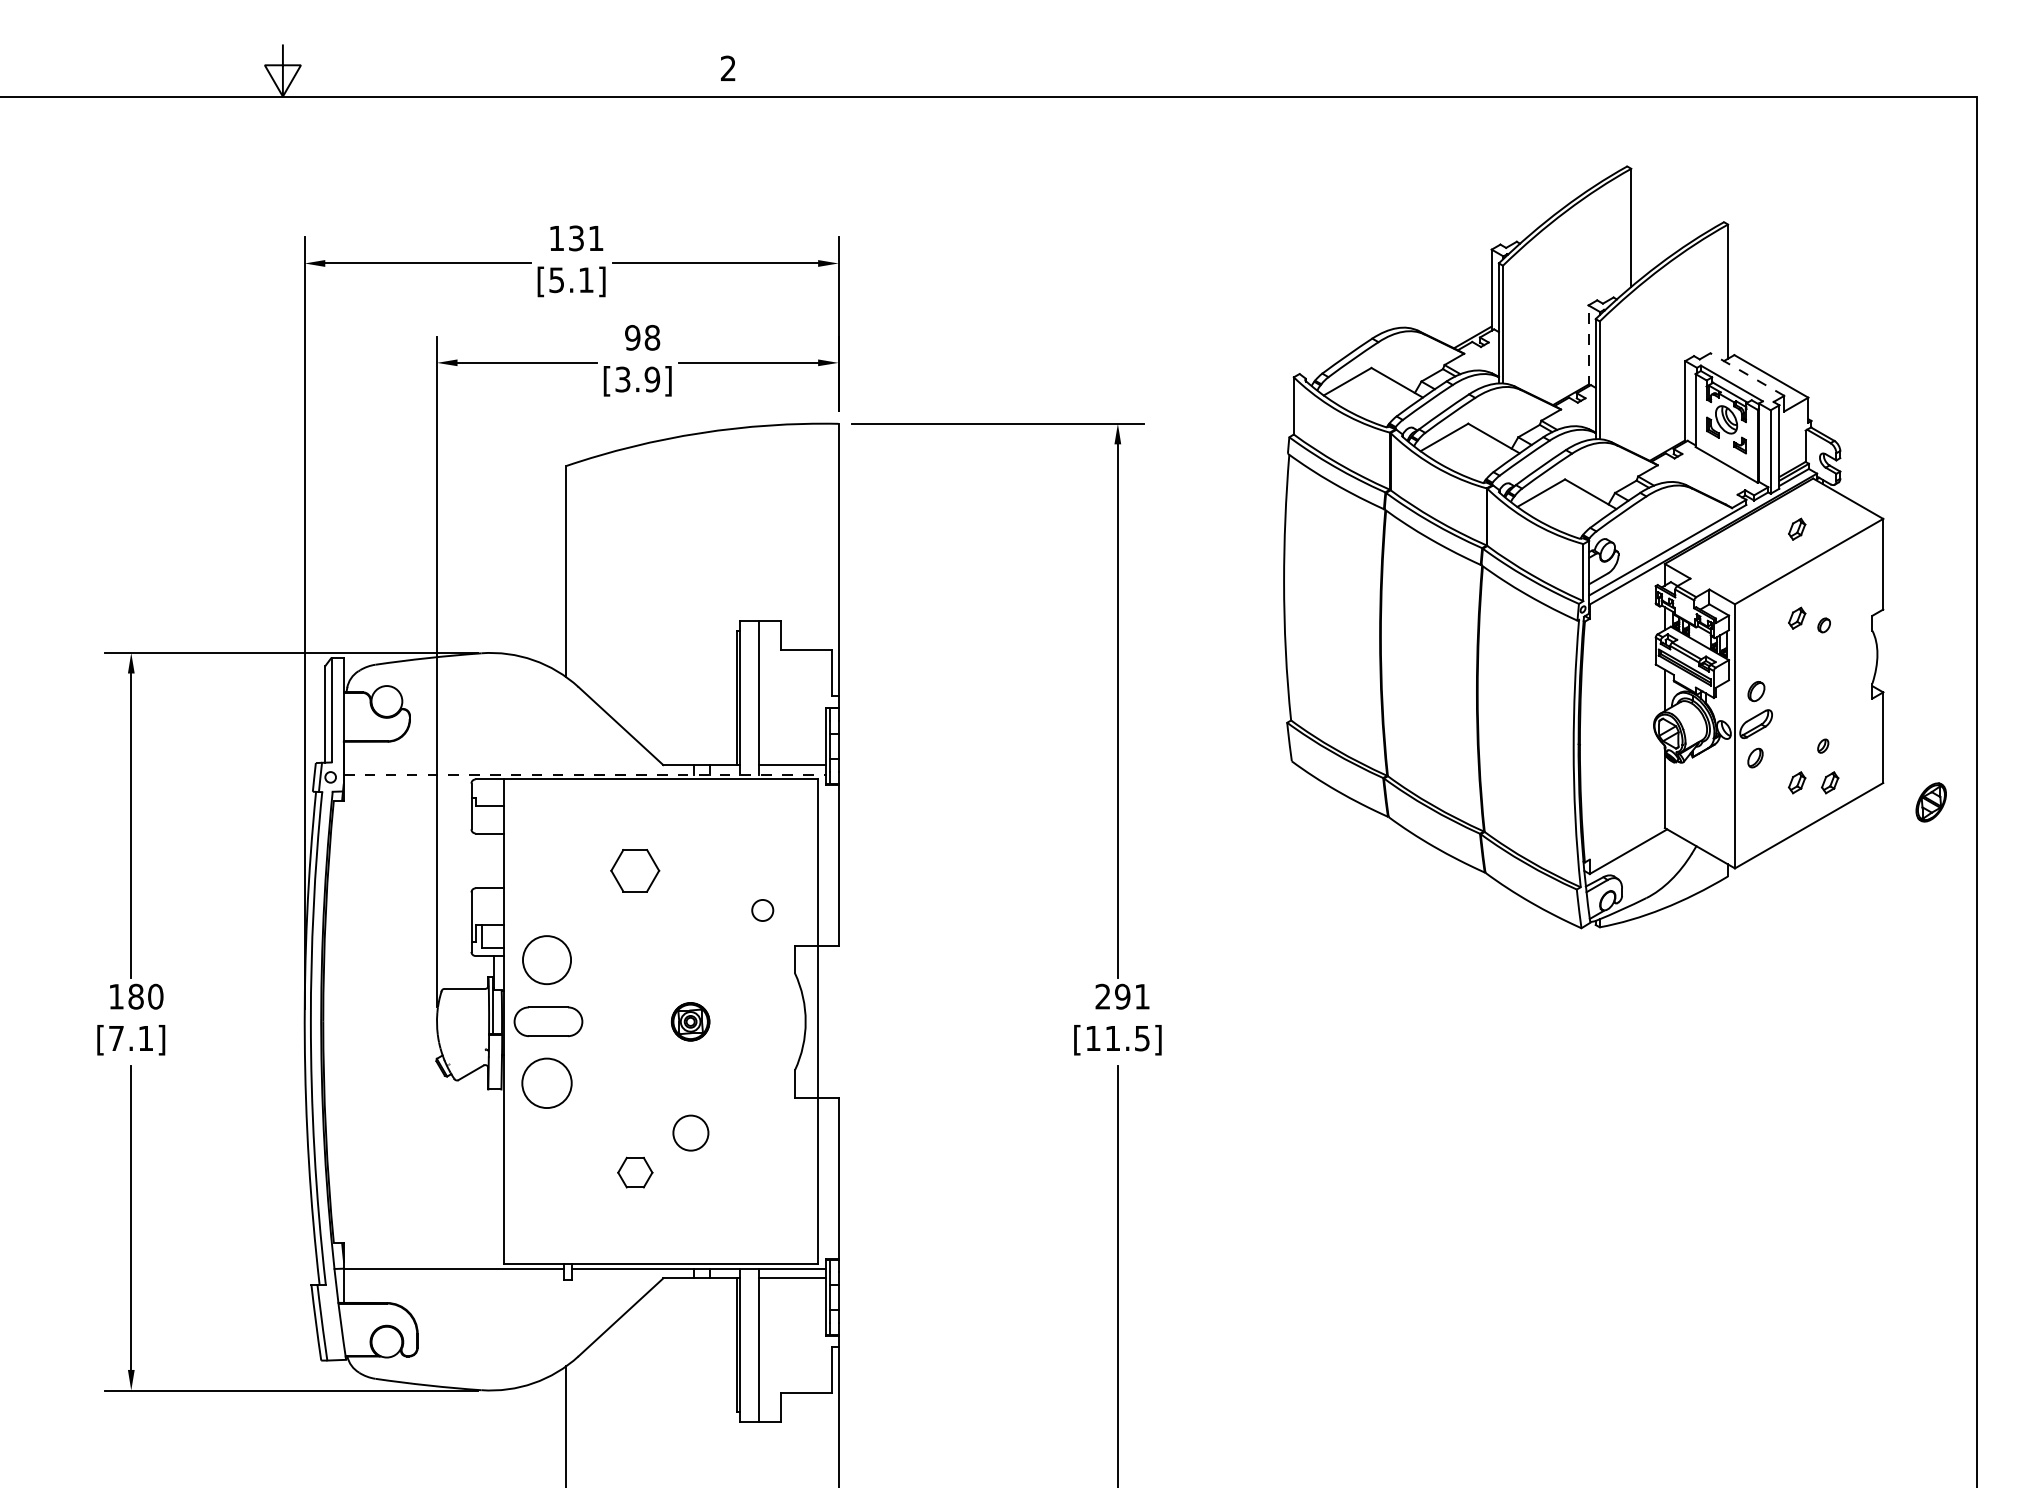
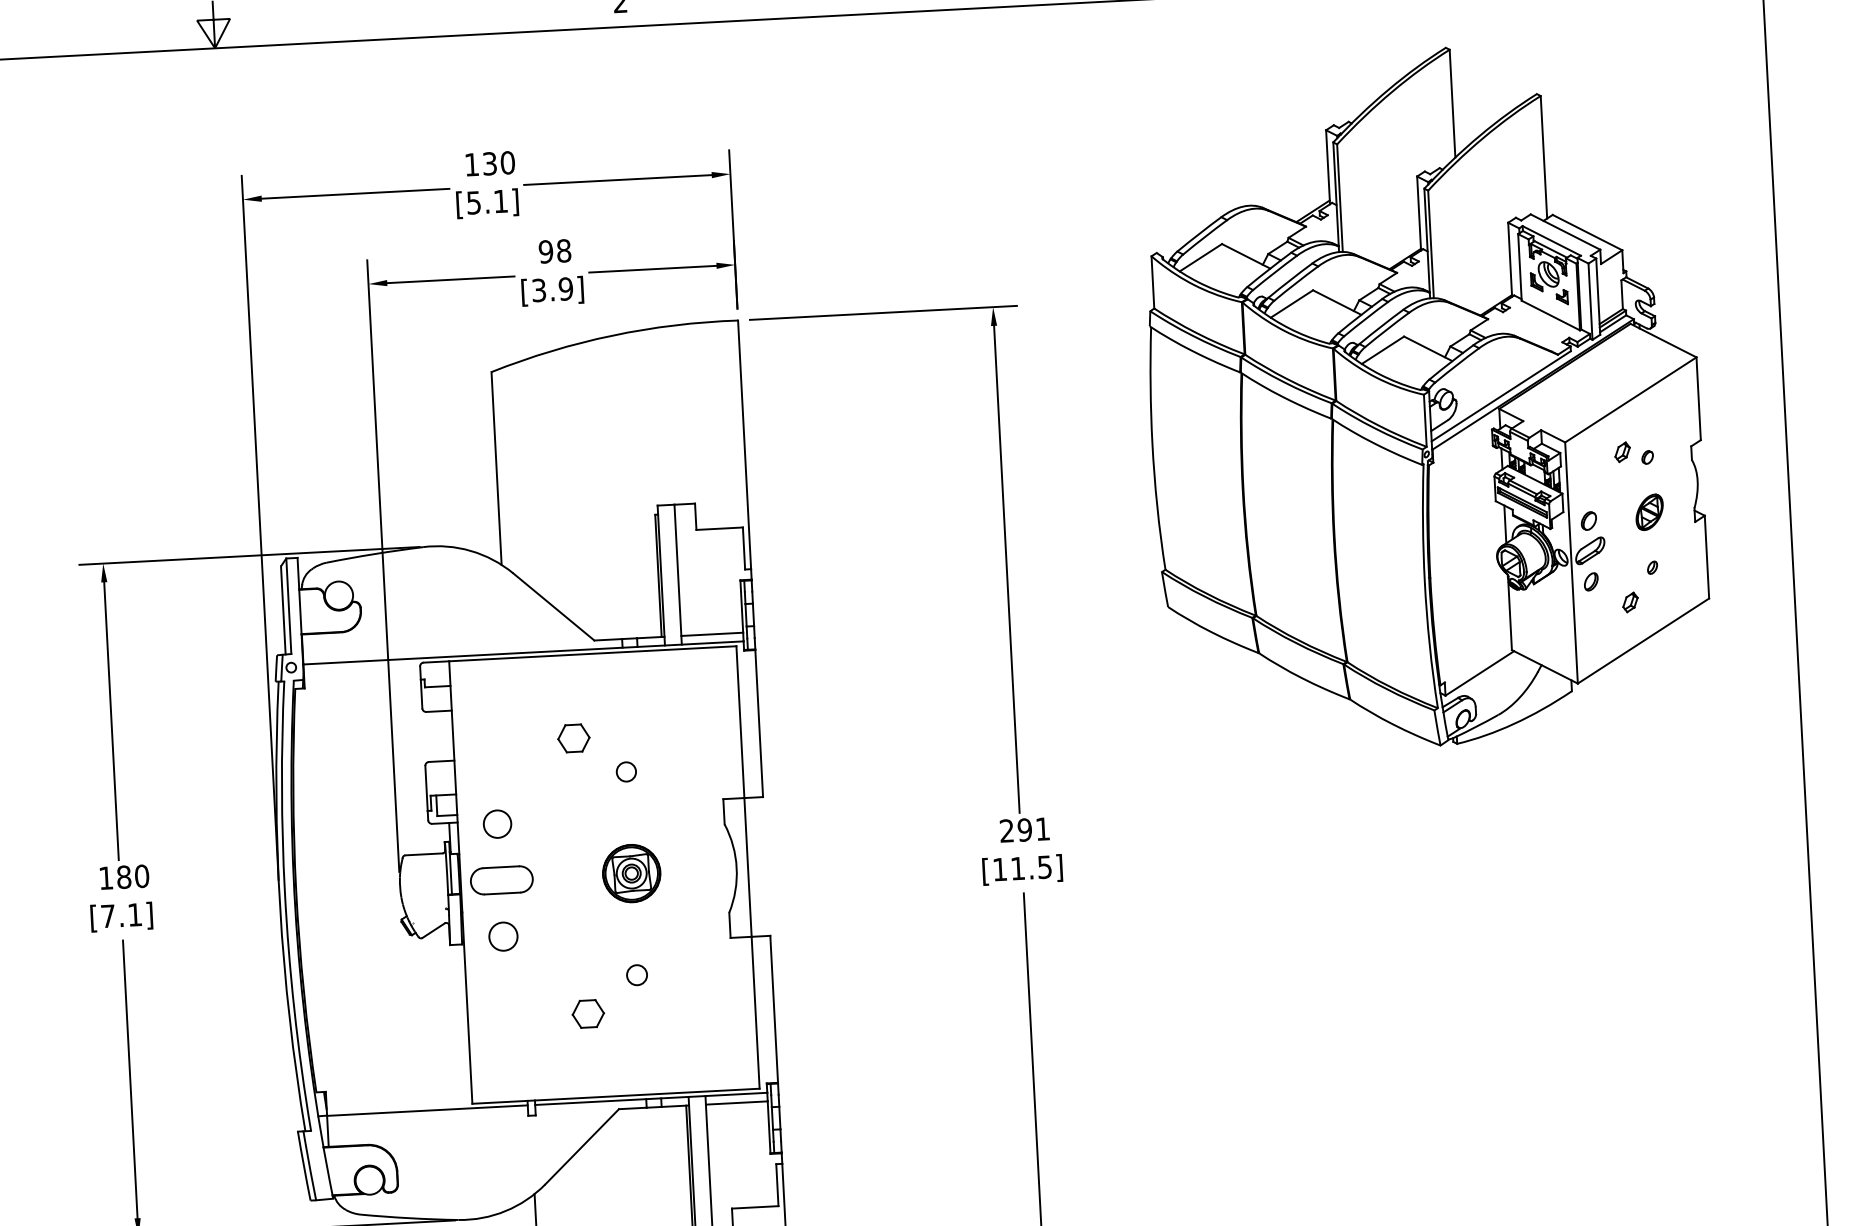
text: (595, 238) -> (507, 162), 131 -> 130
line: (1588, 345) -> (1419, 213), dashed -> solid
line: (1747, 374) -> (1565, 232), dashed -> solid
part: (1797, 528) -> (1618, 370), removed
line: (585, 774) -> (523, 652), dashed -> solid
part: (1830, 782) -> (1660, 600), removed
part: (1930, 802) -> (1648, 512), moved
part: (635, 870) -> (574, 738), size x0.71
circle: (762, 910) -> (626, 771), moved
circle: (547, 960) -> (498, 824), size x0.62
part: (690, 1021) -> (631, 873), size x1.67
circle: (546, 1082) -> (502, 935), size x0.62
circle: (690, 1132) -> (636, 974), size x0.62

